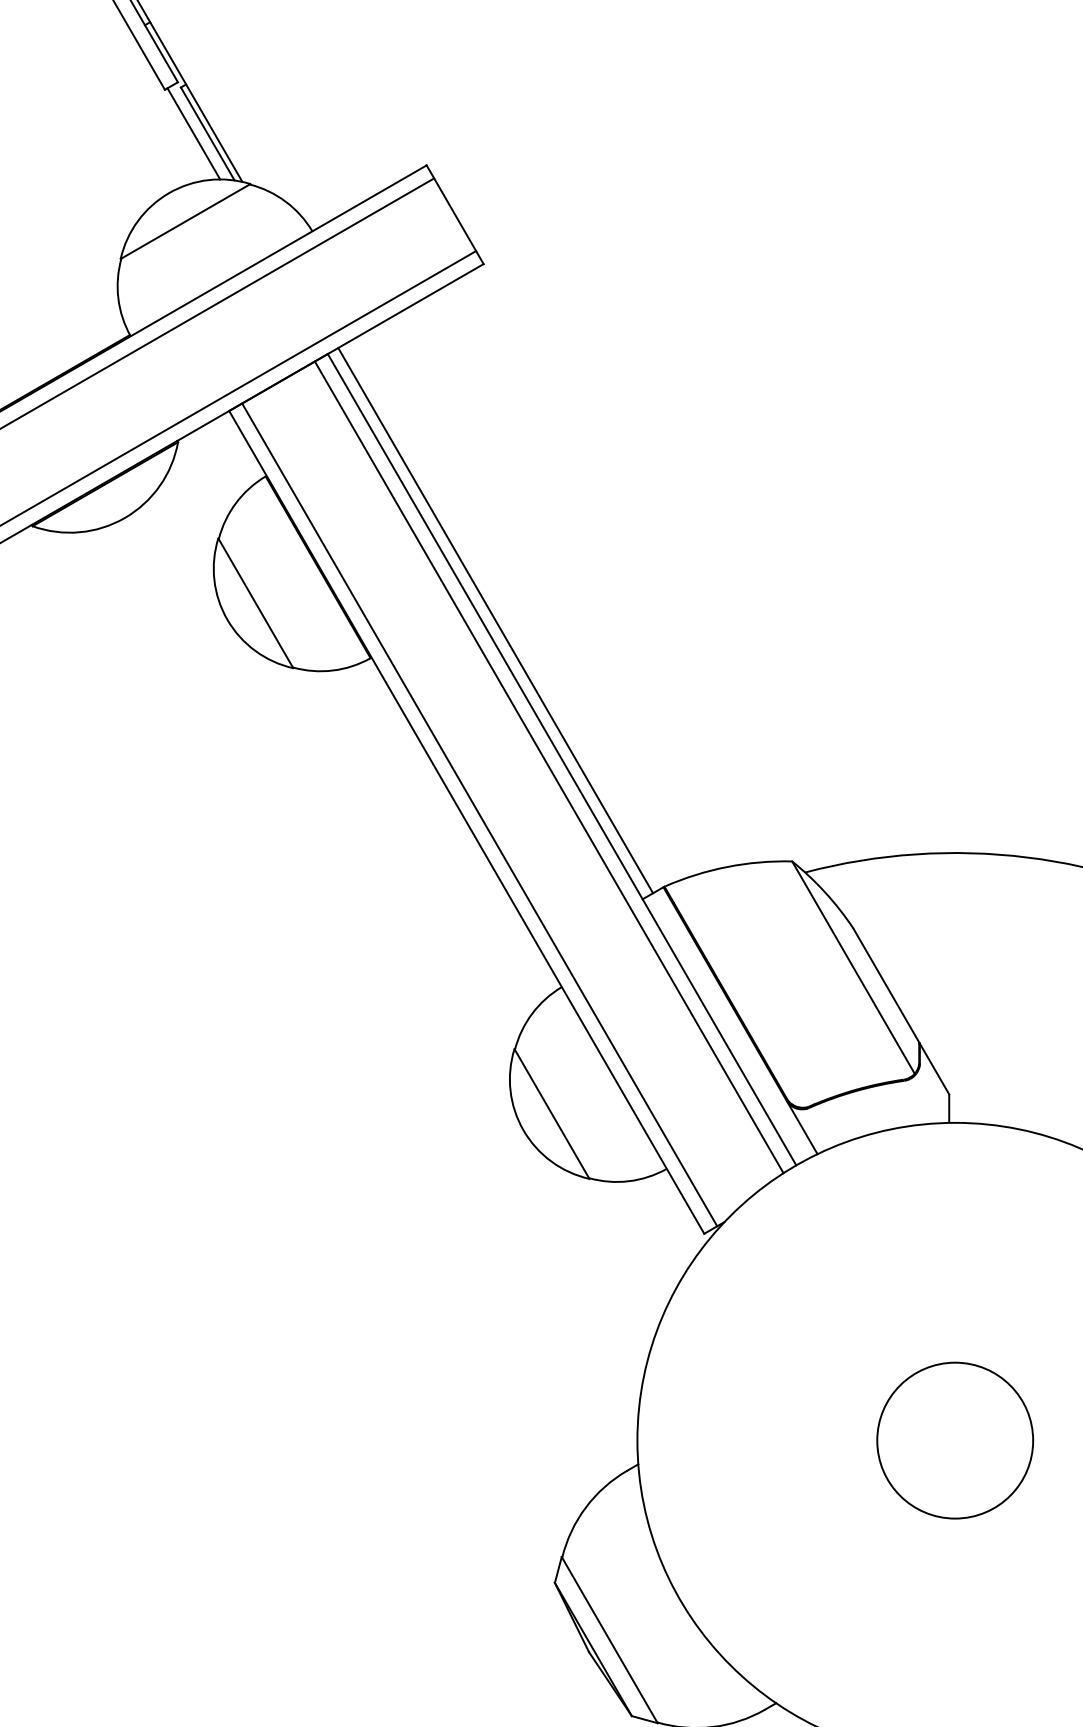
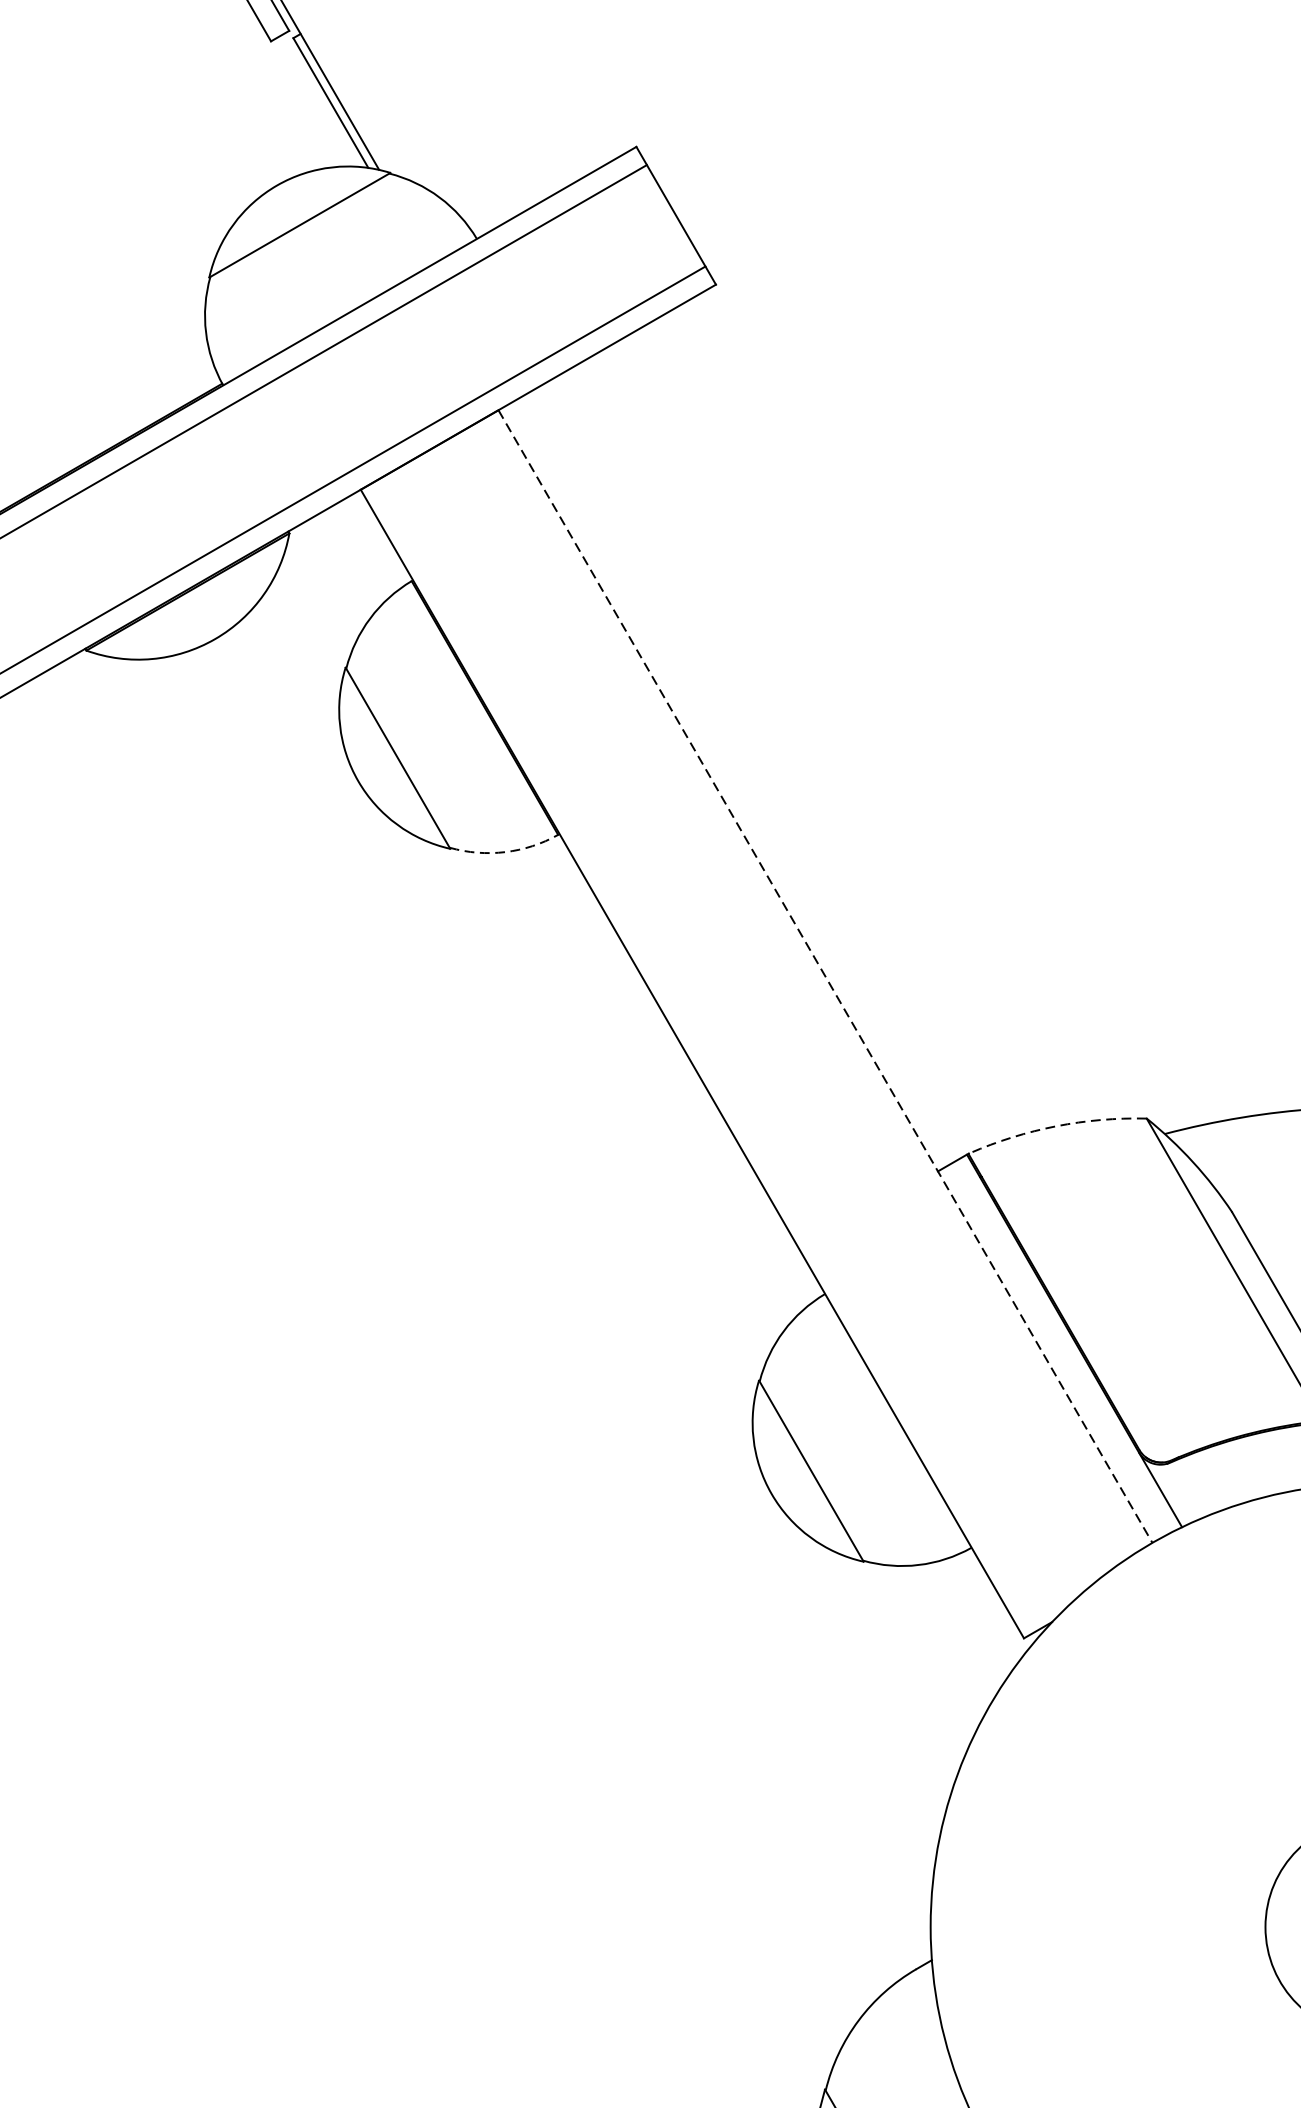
line: (193, 133) -> (310, 102), removed
line: (495, 620) -> (732, 782), removed
arc: (332, 670) -> (504, 852), solid -> dashed
line: (562, 760) -> (826, 977), solid -> dashed
line: (548, 767) -> (806, 987), removed
line: (479, 814) -> (710, 1053), removed
arc: (727, 866) -> (1056, 1125), solid -> dashed

